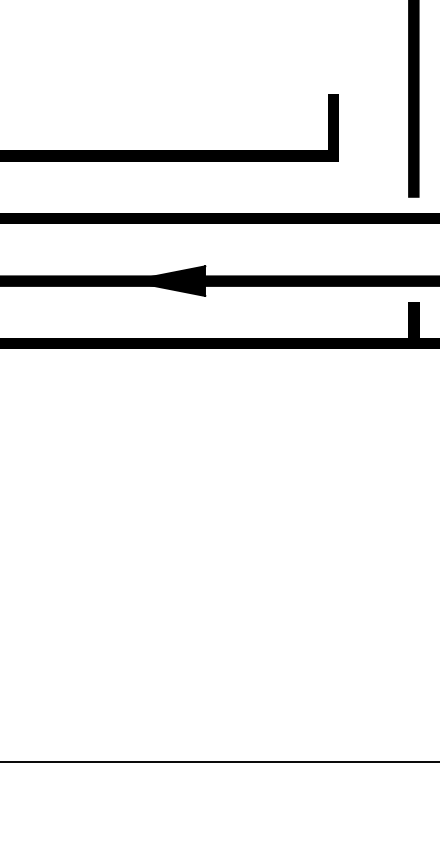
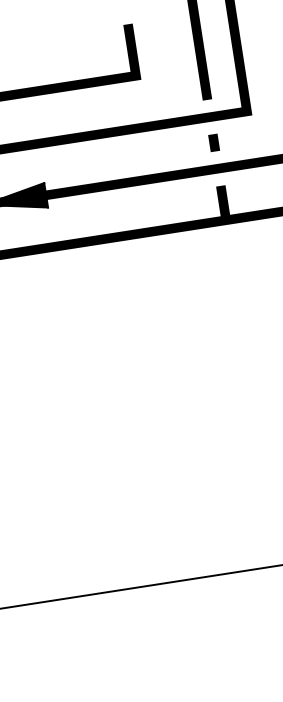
line: (413, 249) -> (213, 142), added

